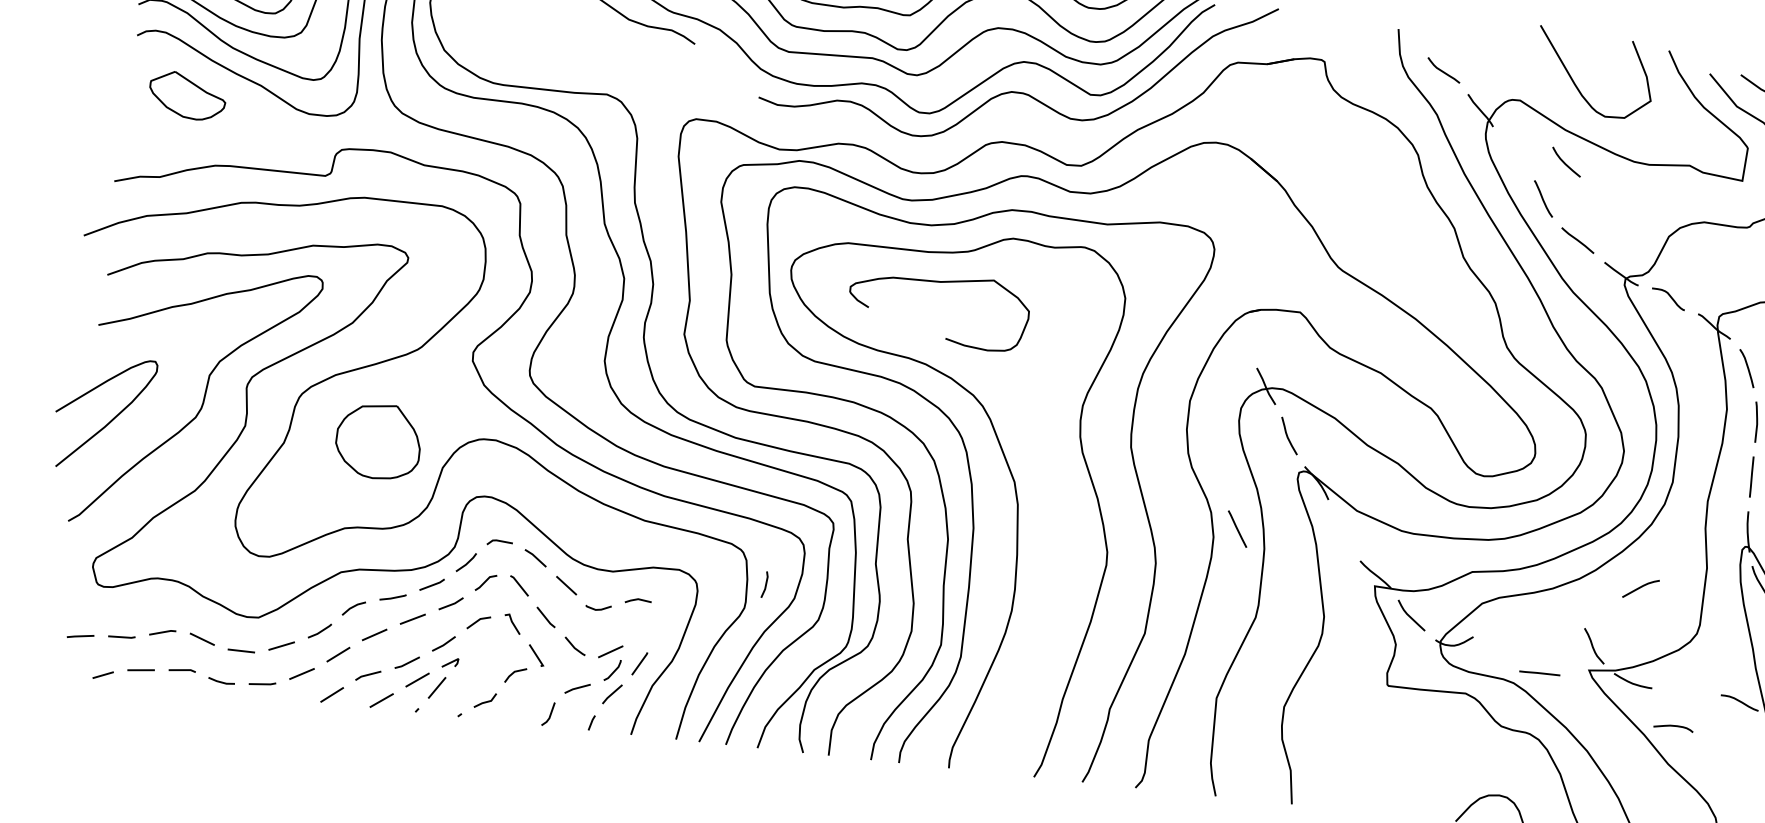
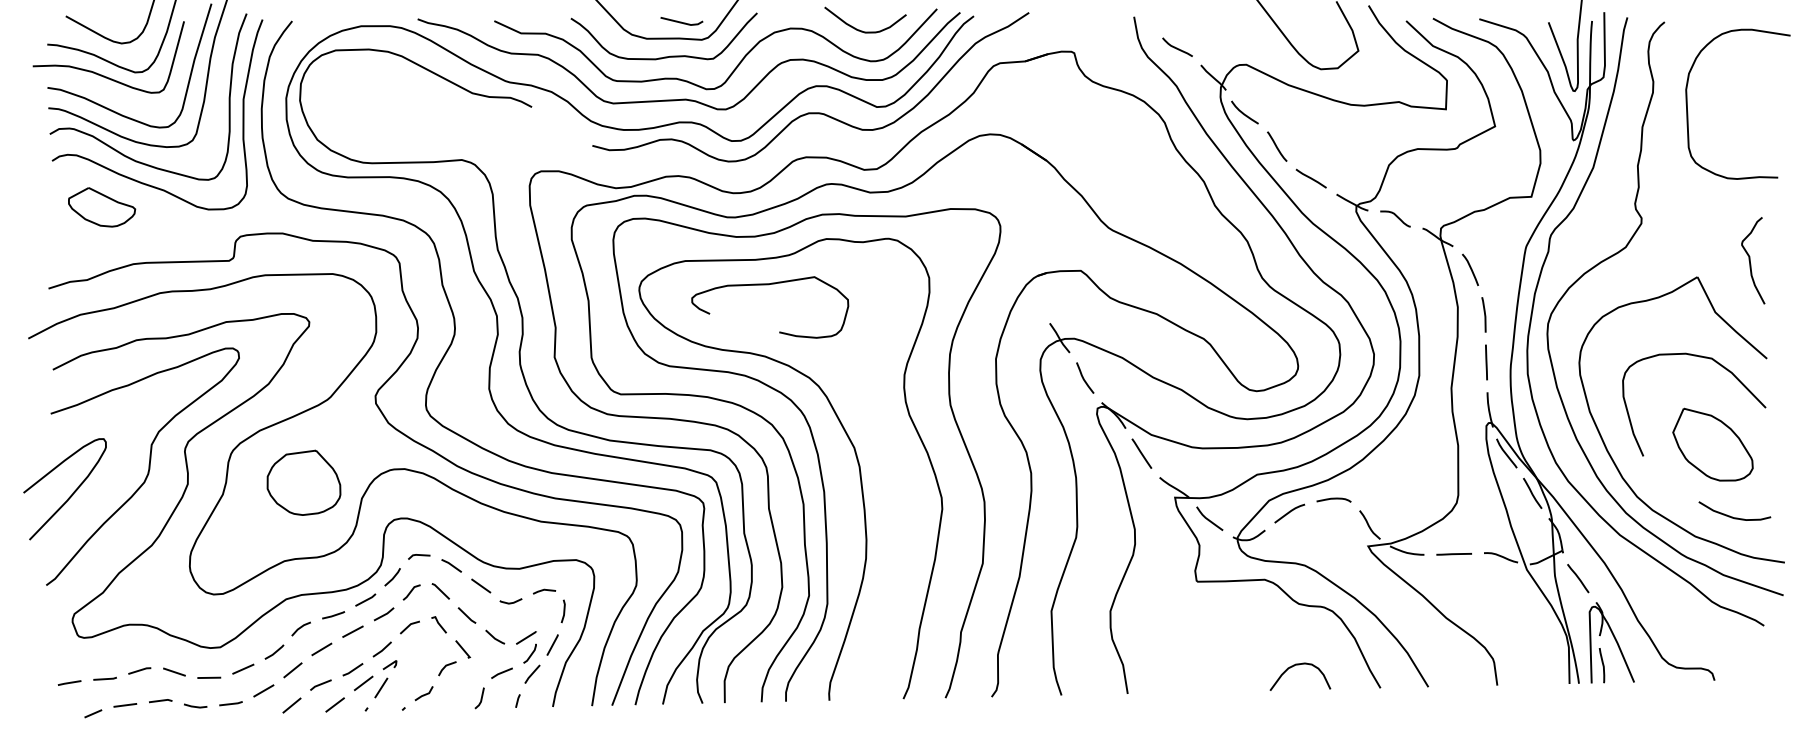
curve: (1564, 161) -> (1243, 112), moved
line: (1237, 528) -> (1141, 453), moved
line: (765, 584) -> (563, 611), moved
curve: (1640, 588) -> (1289, 513), moved
line: (1538, 673) -> (1453, 554), moved
curve: (1673, 726) -> (1333, 499), moved

